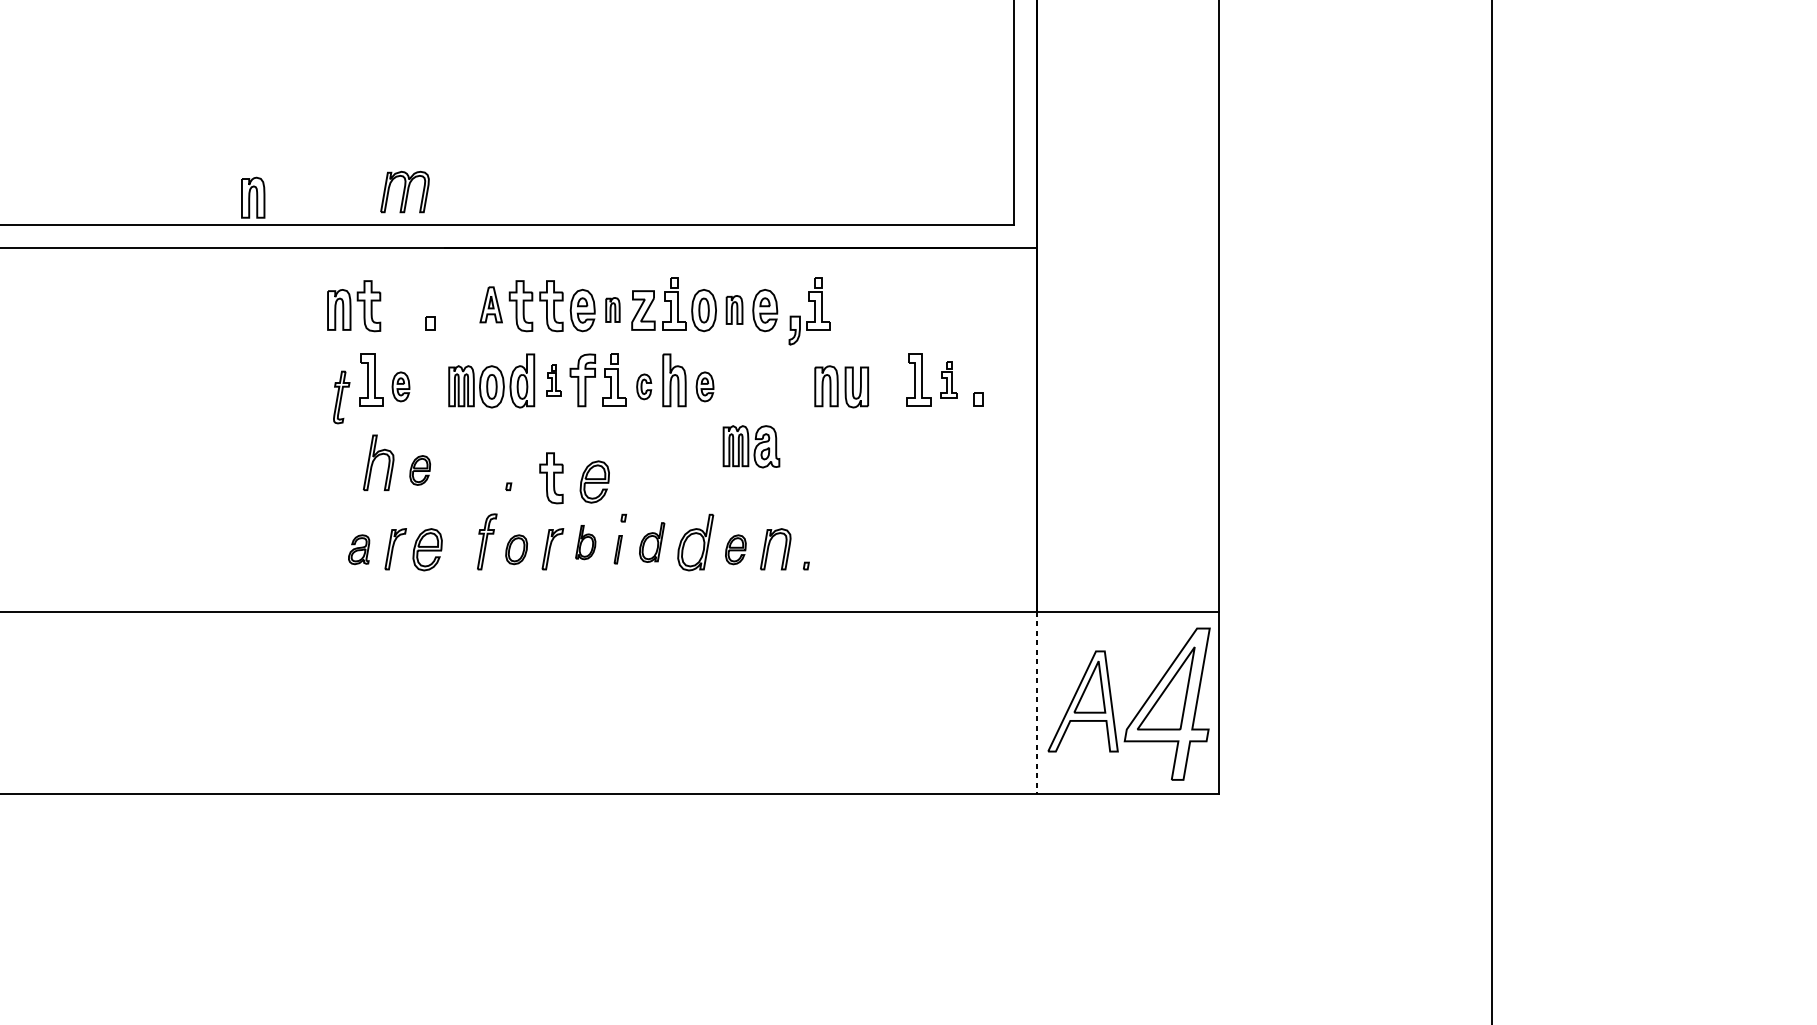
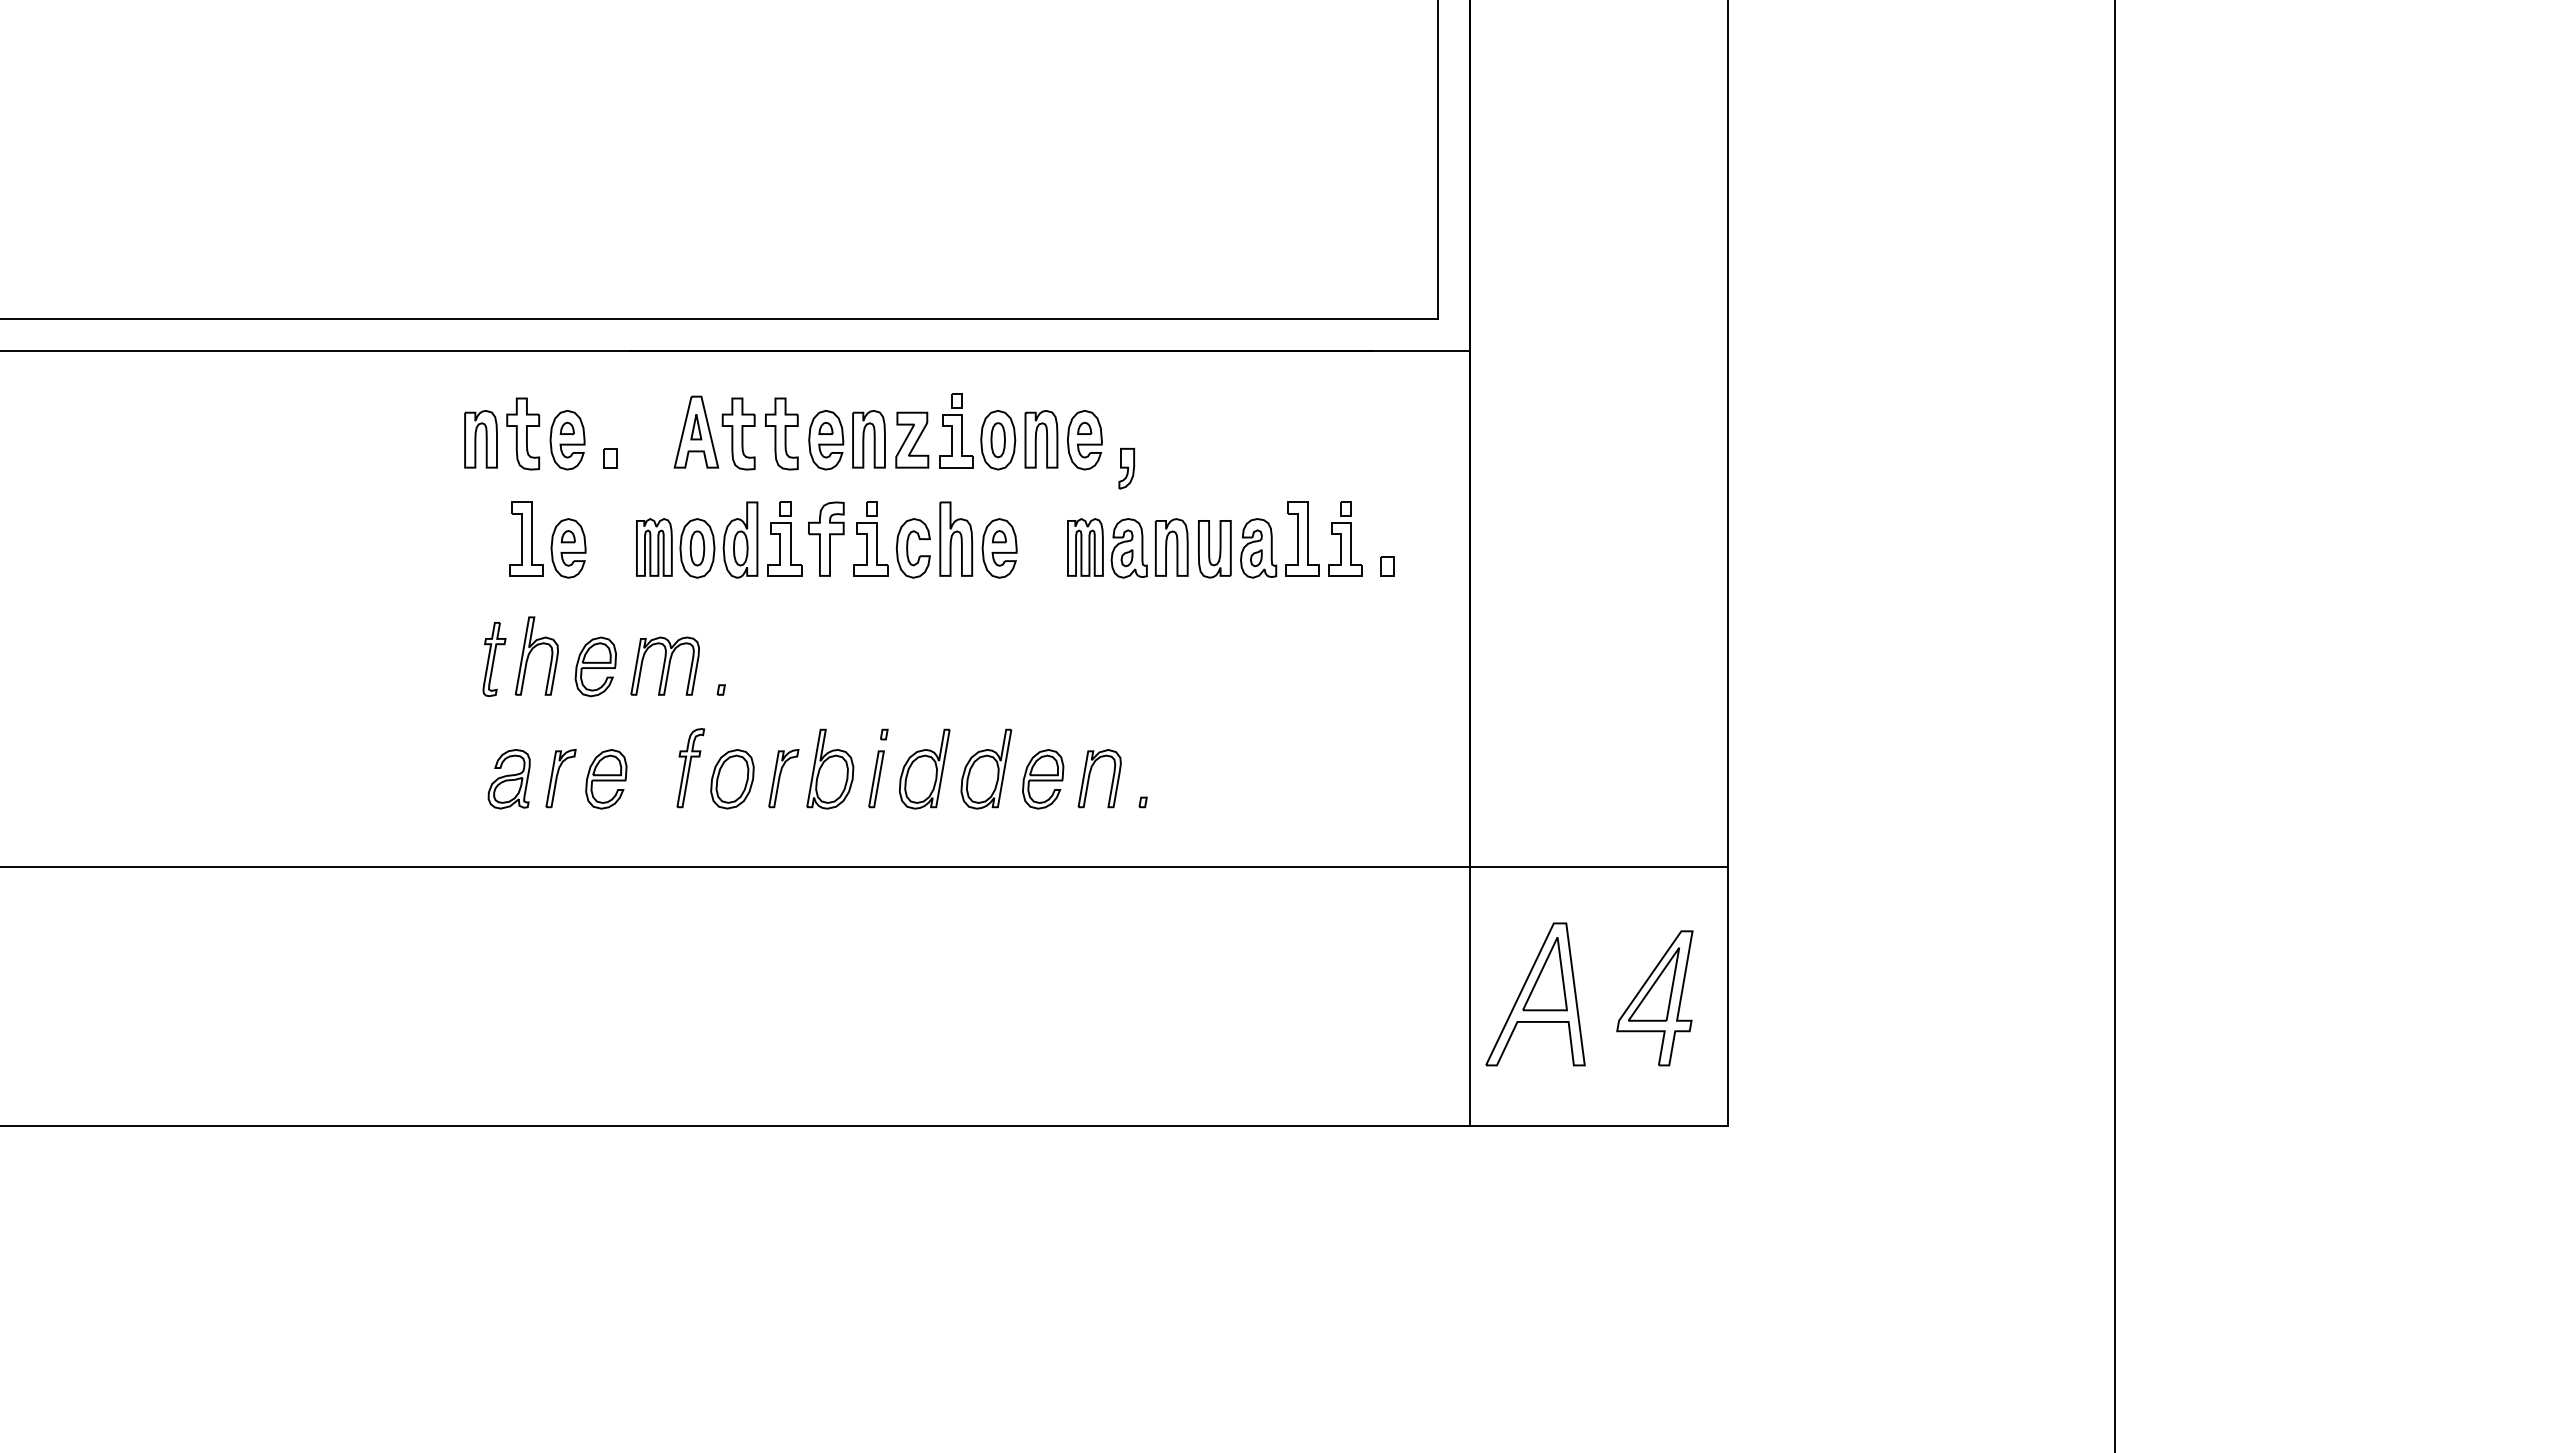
part: (404, 191) -> (664, 665), moved
part: (252, 197) -> (358, 280), removed
part: (818, 303) -> (1160, 430), removed
part: (491, 304) -> (696, 431), size x1.43
part: (400, 310) -> (567, 439), added
part: (612, 310) -> (868, 439), size x1.67
part: (734, 310) -> (1041, 439), size x1.43
part: (553, 379) -> (784, 538), size x1.67
part: (949, 379) -> (1345, 538), size x1.43
part: (400, 386) -> (568, 548), size x1.43
part: (643, 386) -> (912, 548), size x1.67
part: (704, 386) -> (999, 548), size x1.43
part: (887, 386) -> (1258, 548), added
part: (341, 397) -> (494, 659), moved
part: (751, 446) -> (1107, 548), moved
part: (420, 470) -> (595, 666), size x1.43
part: (551, 477) -> (781, 677), removed
part: (594, 482) -> (843, 683), removed
part: (585, 542) -> (830, 768), size x1.67
part: (652, 542) -> (924, 768), size x1.43
part: (358, 549) -> (508, 779), size x1.43
part: (516, 549) -> (732, 779), size x1.43
part: (618, 549) -> (876, 779), size x1.43
part: (736, 549) -> (1043, 779), size x1.43
line: (1036, 702) -> (1469, 996), dashed -> solid
part: (1167, 704) -> (1654, 998), size x0.62

